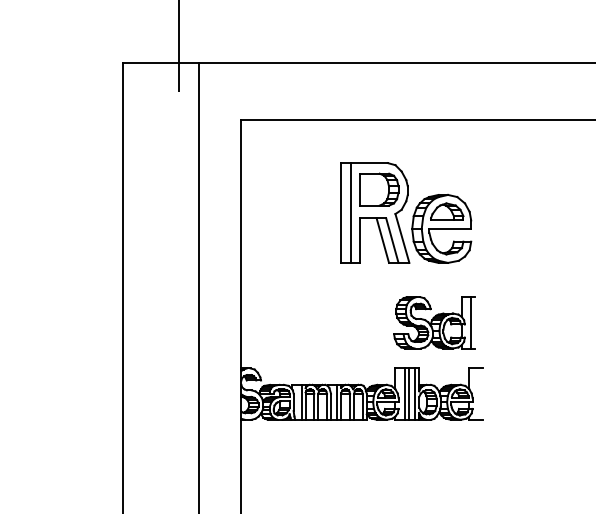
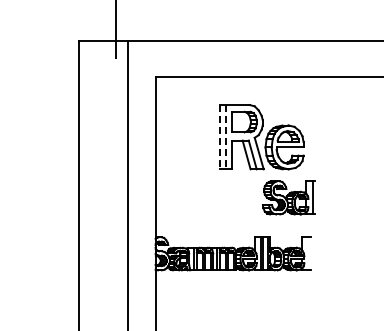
line: (340, 213) -> (219, 137), solid -> dashed
line: (350, 213) -> (225, 137), solid -> dashed
part: (433, 322) -> (288, 197), moved

